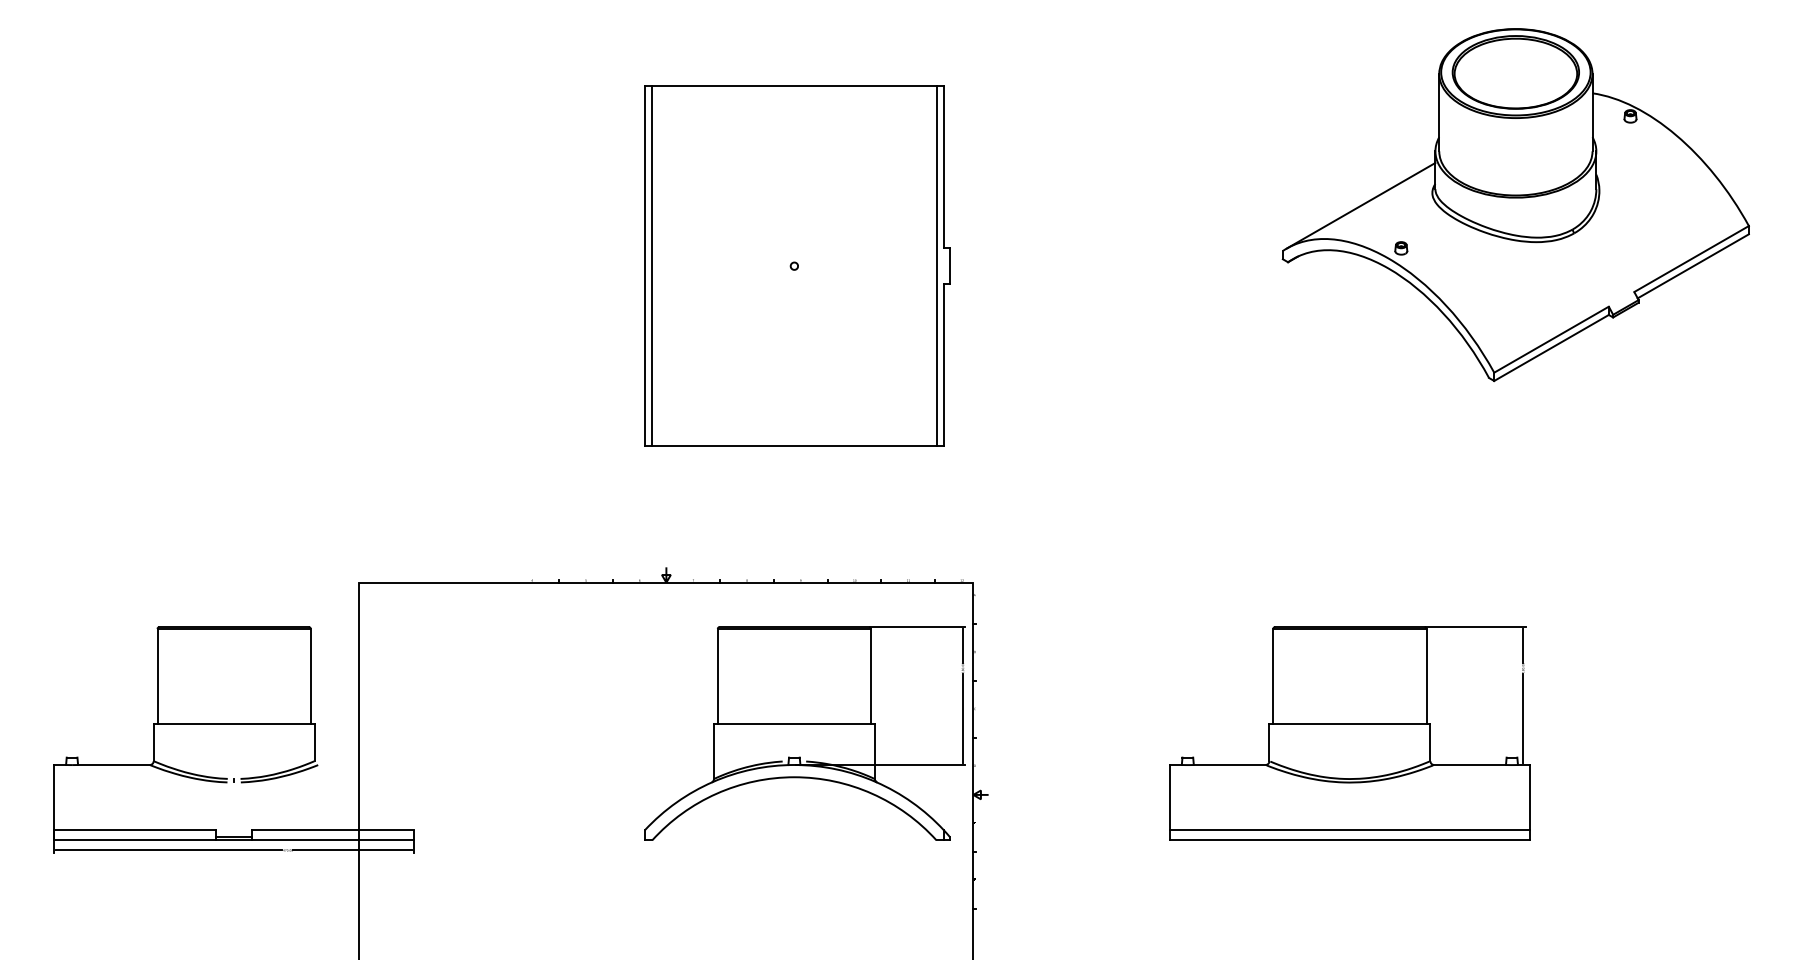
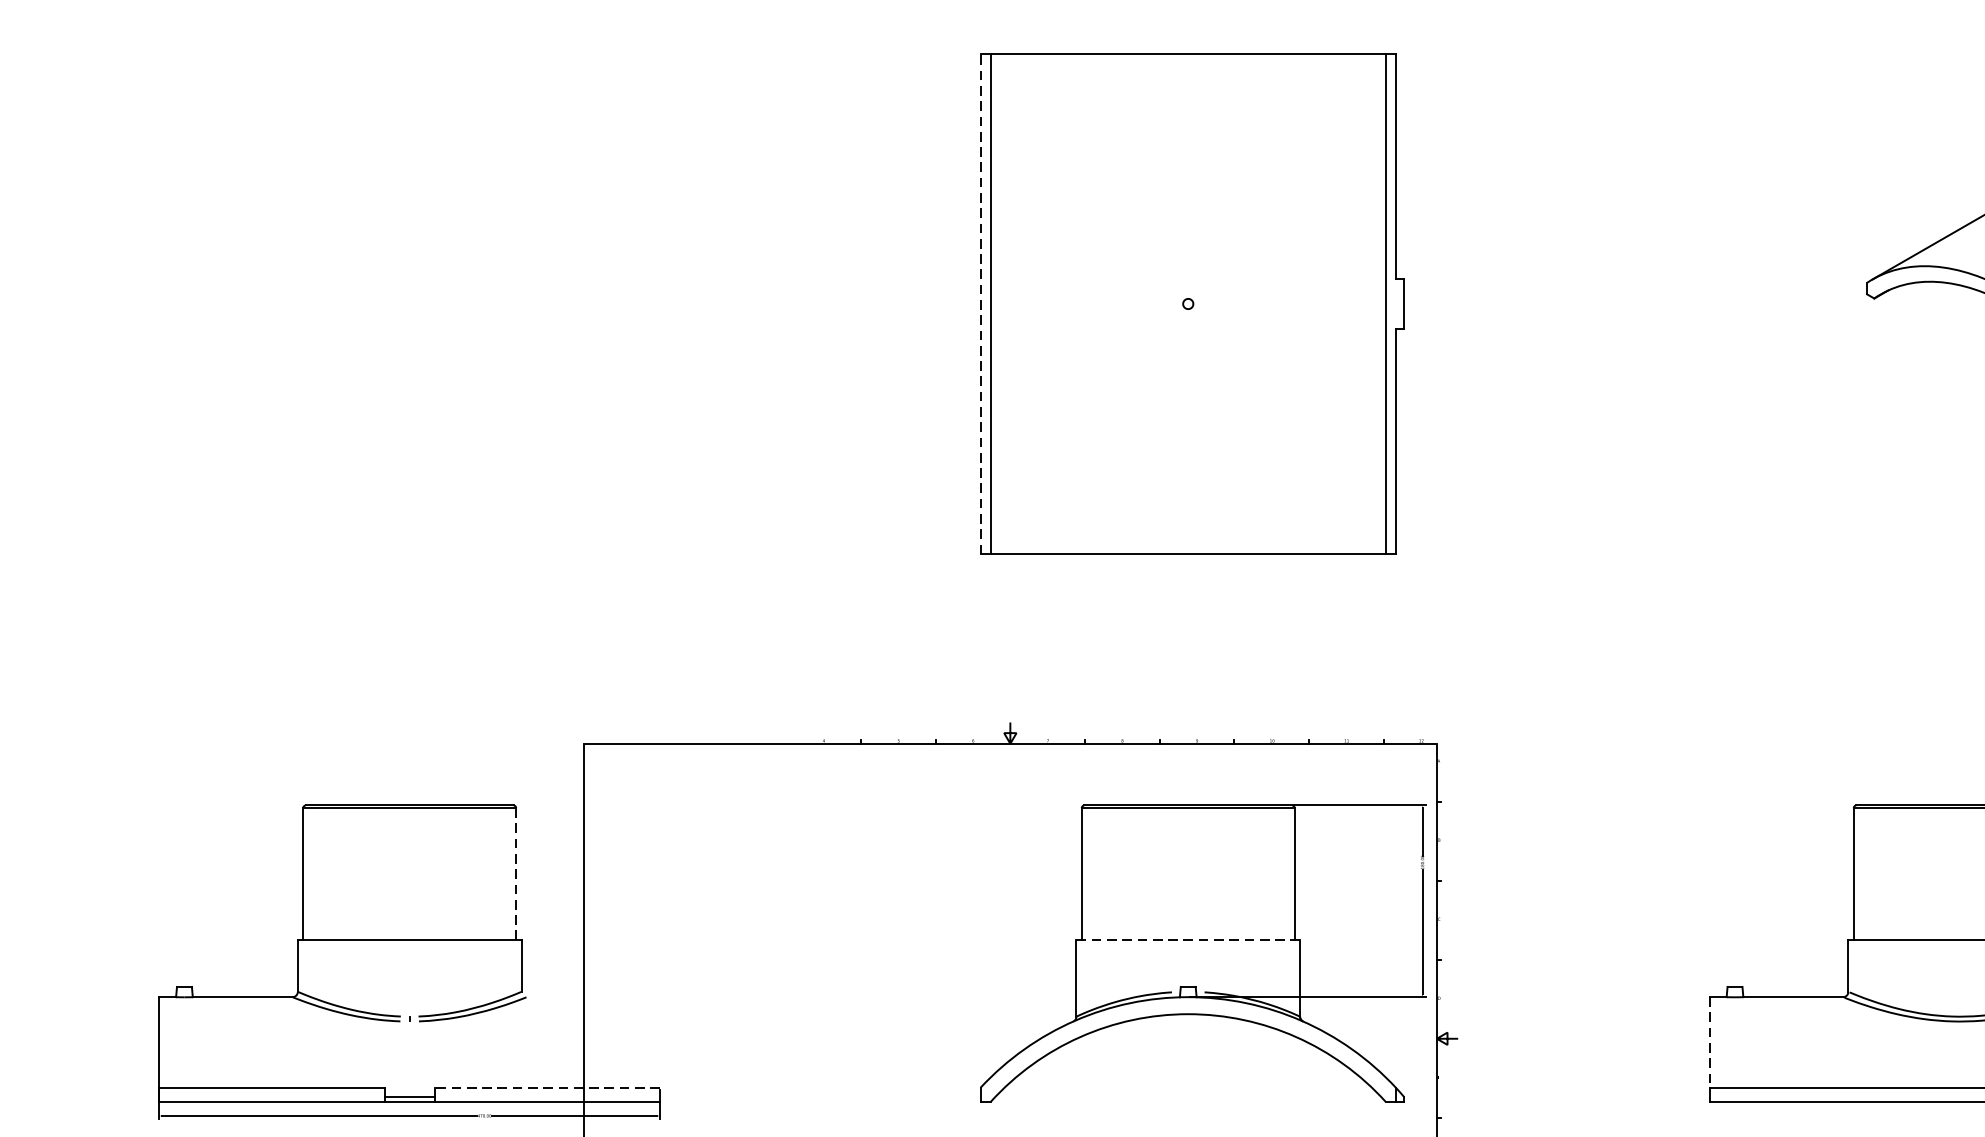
line: (644, 265) -> (979, 303), solid -> dashed
line: (310, 676) -> (515, 874), solid -> dashed
line: (794, 723) -> (1188, 939), solid -> dashed
line: (1169, 797) -> (1709, 1042), solid -> dashed
line: (332, 830) -> (546, 1088), solid -> dashed

